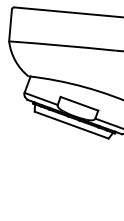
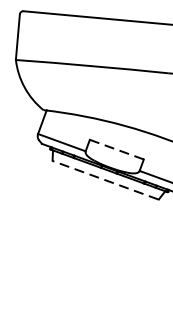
line: (79, 103) -> (116, 149), solid -> dashed
line: (71, 125) -> (105, 180), solid -> dashed

